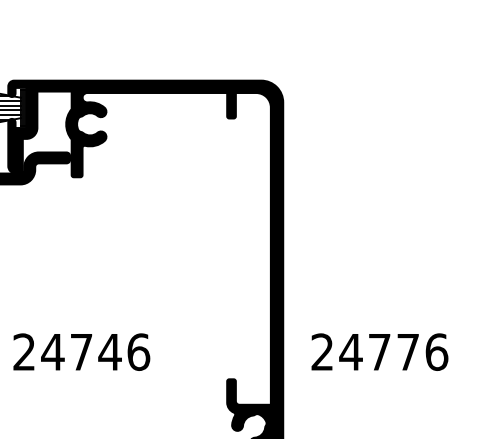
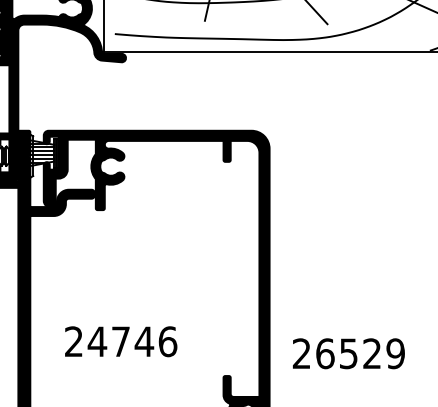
text: (82, 351) -> (121, 341), moved
text: (393, 351) -> (360, 353), 24776 -> 26529

